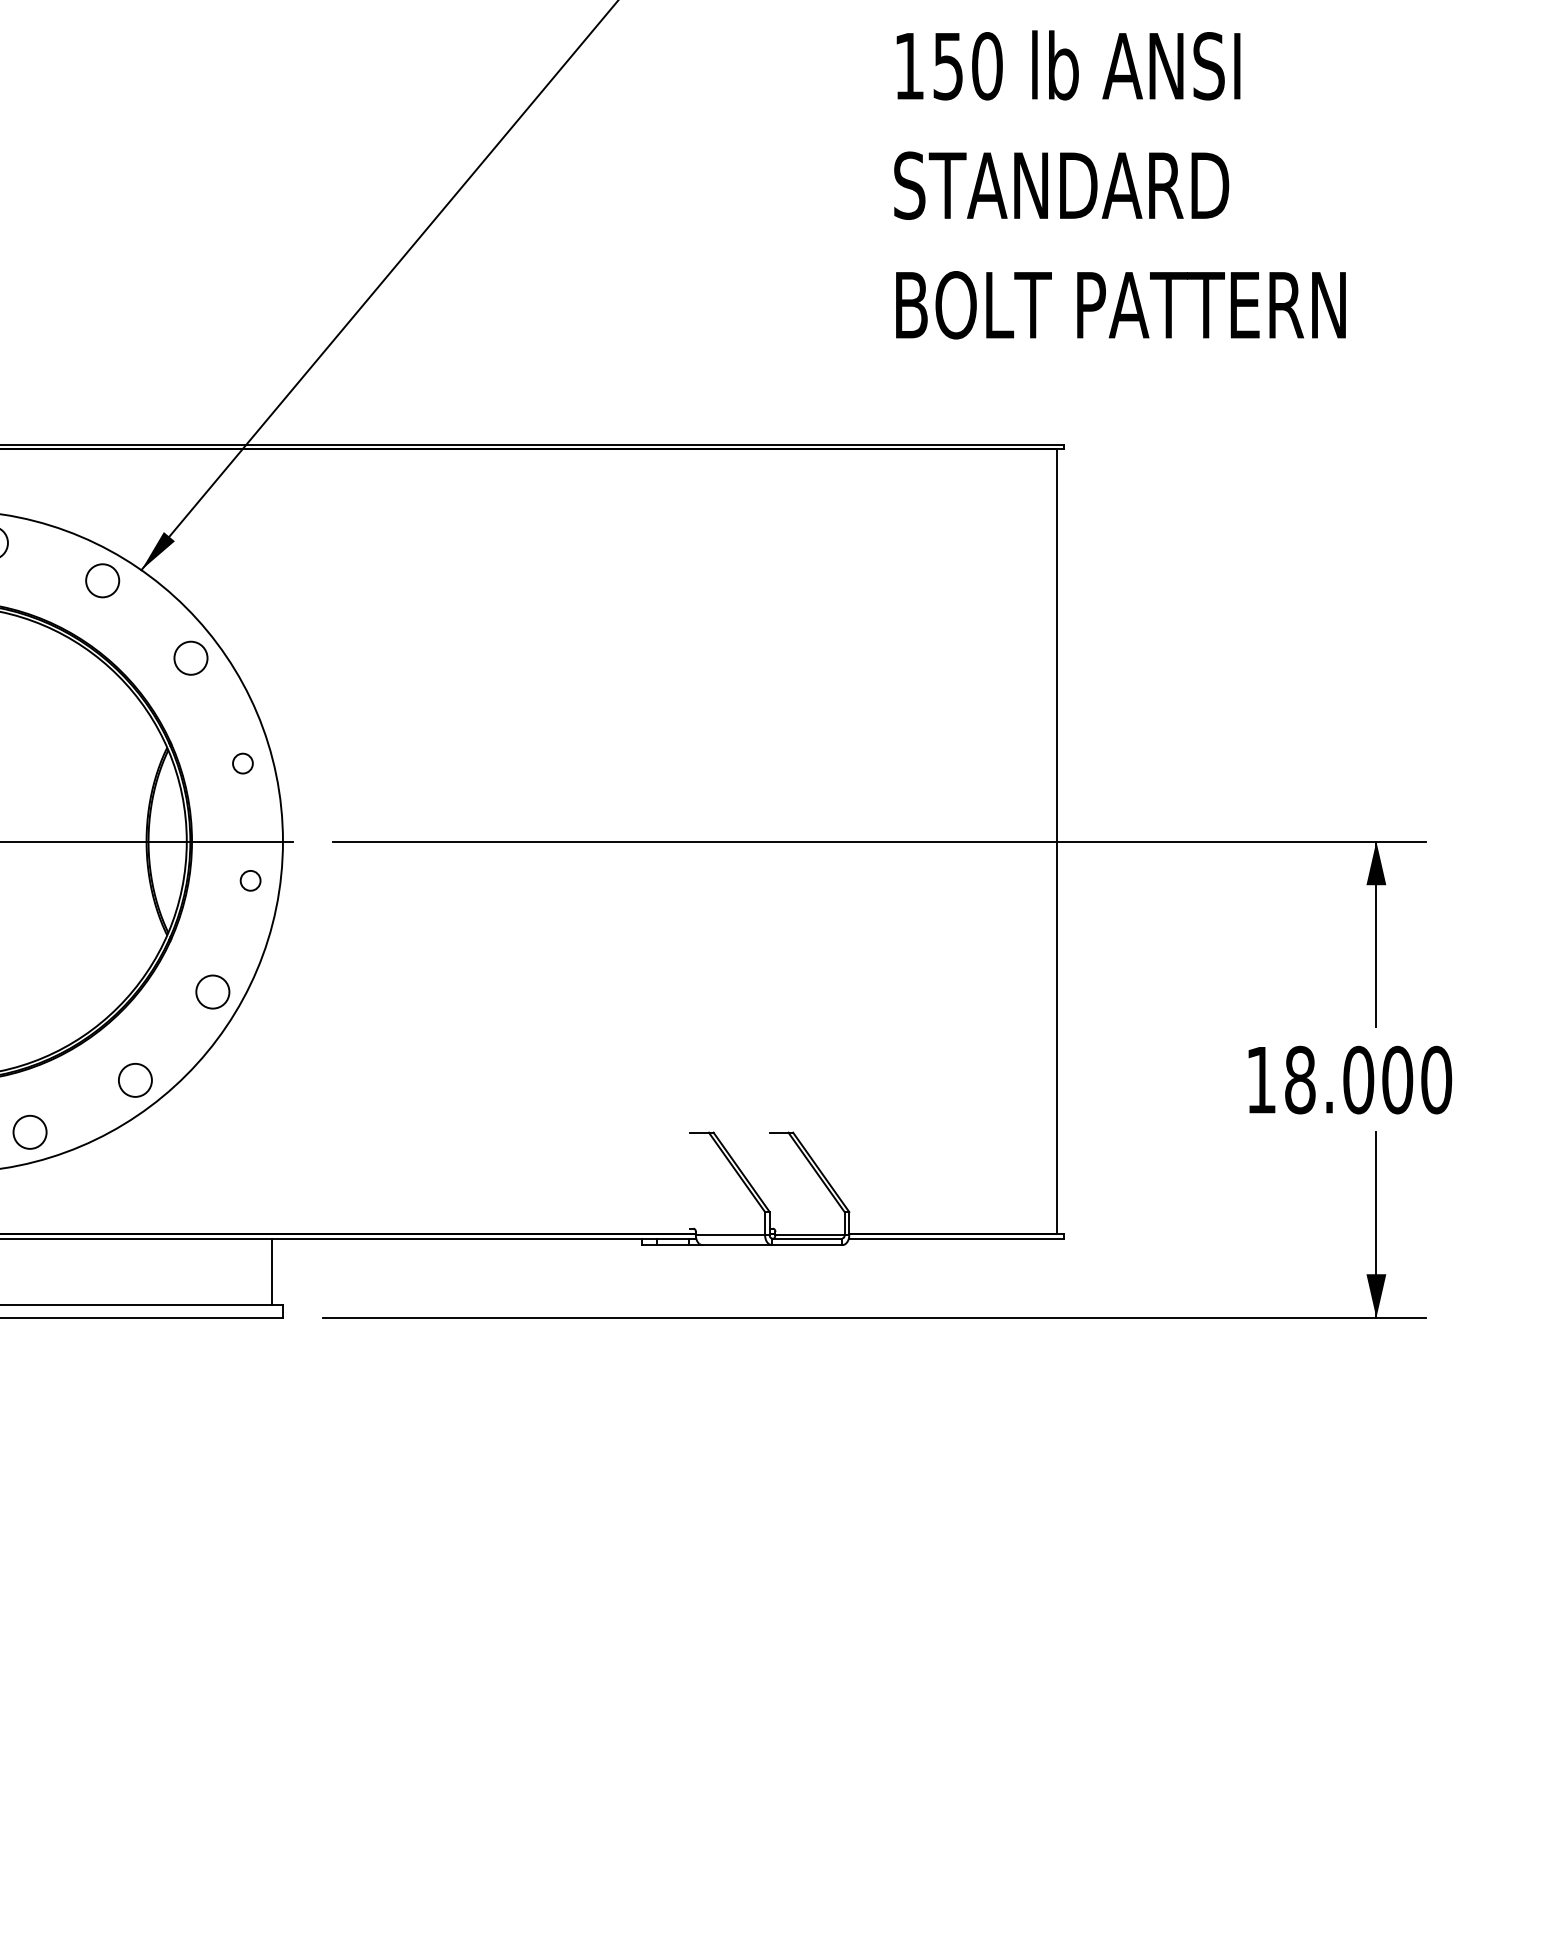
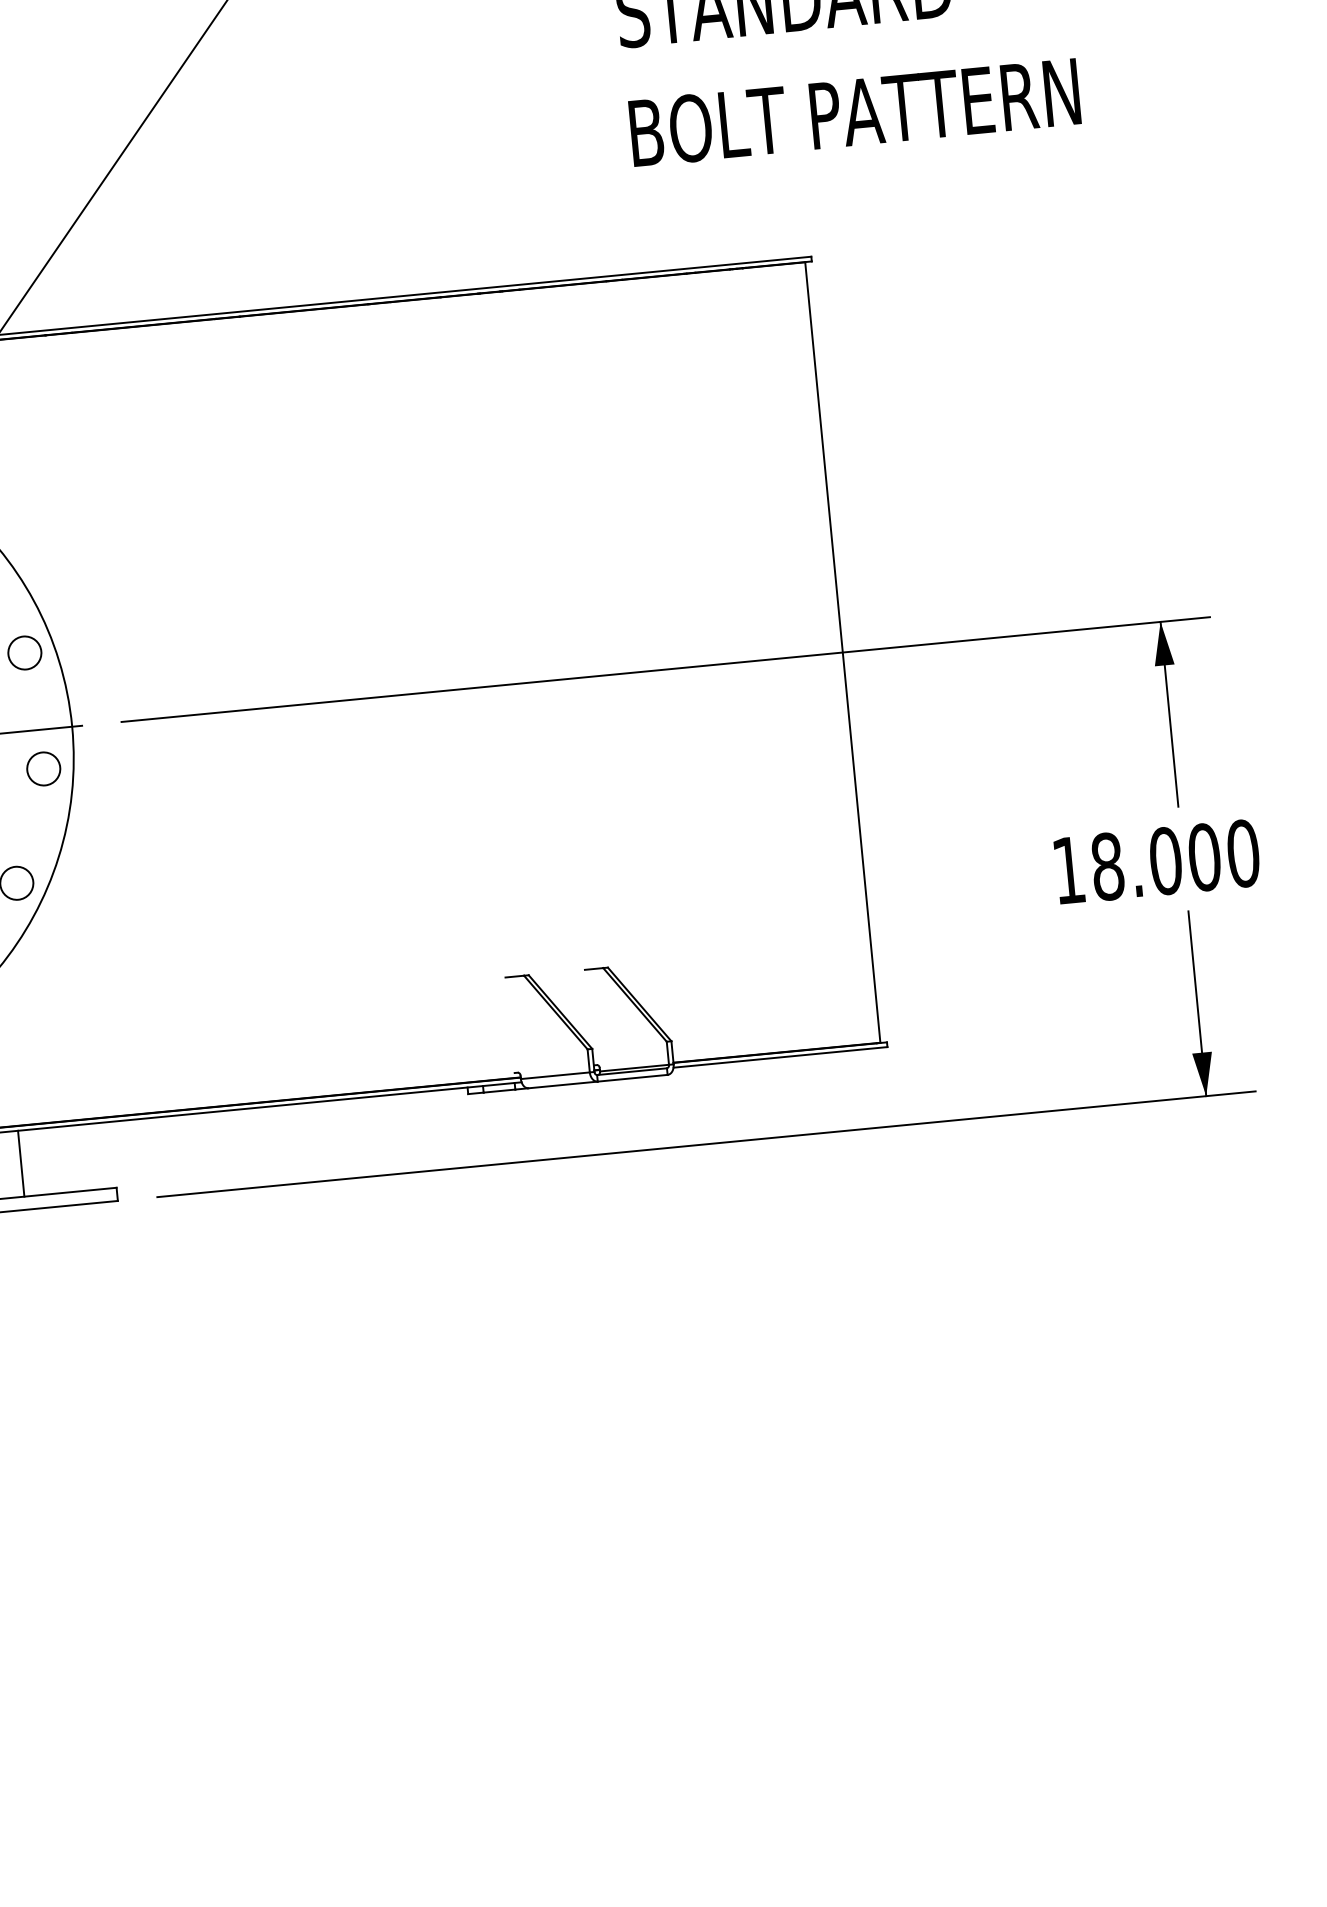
circle: (242, 763) -> (24, 652), size x1.67
circle: (250, 880) -> (43, 768), size x1.67
line: (272, 1271) -> (21, 1163), moved

